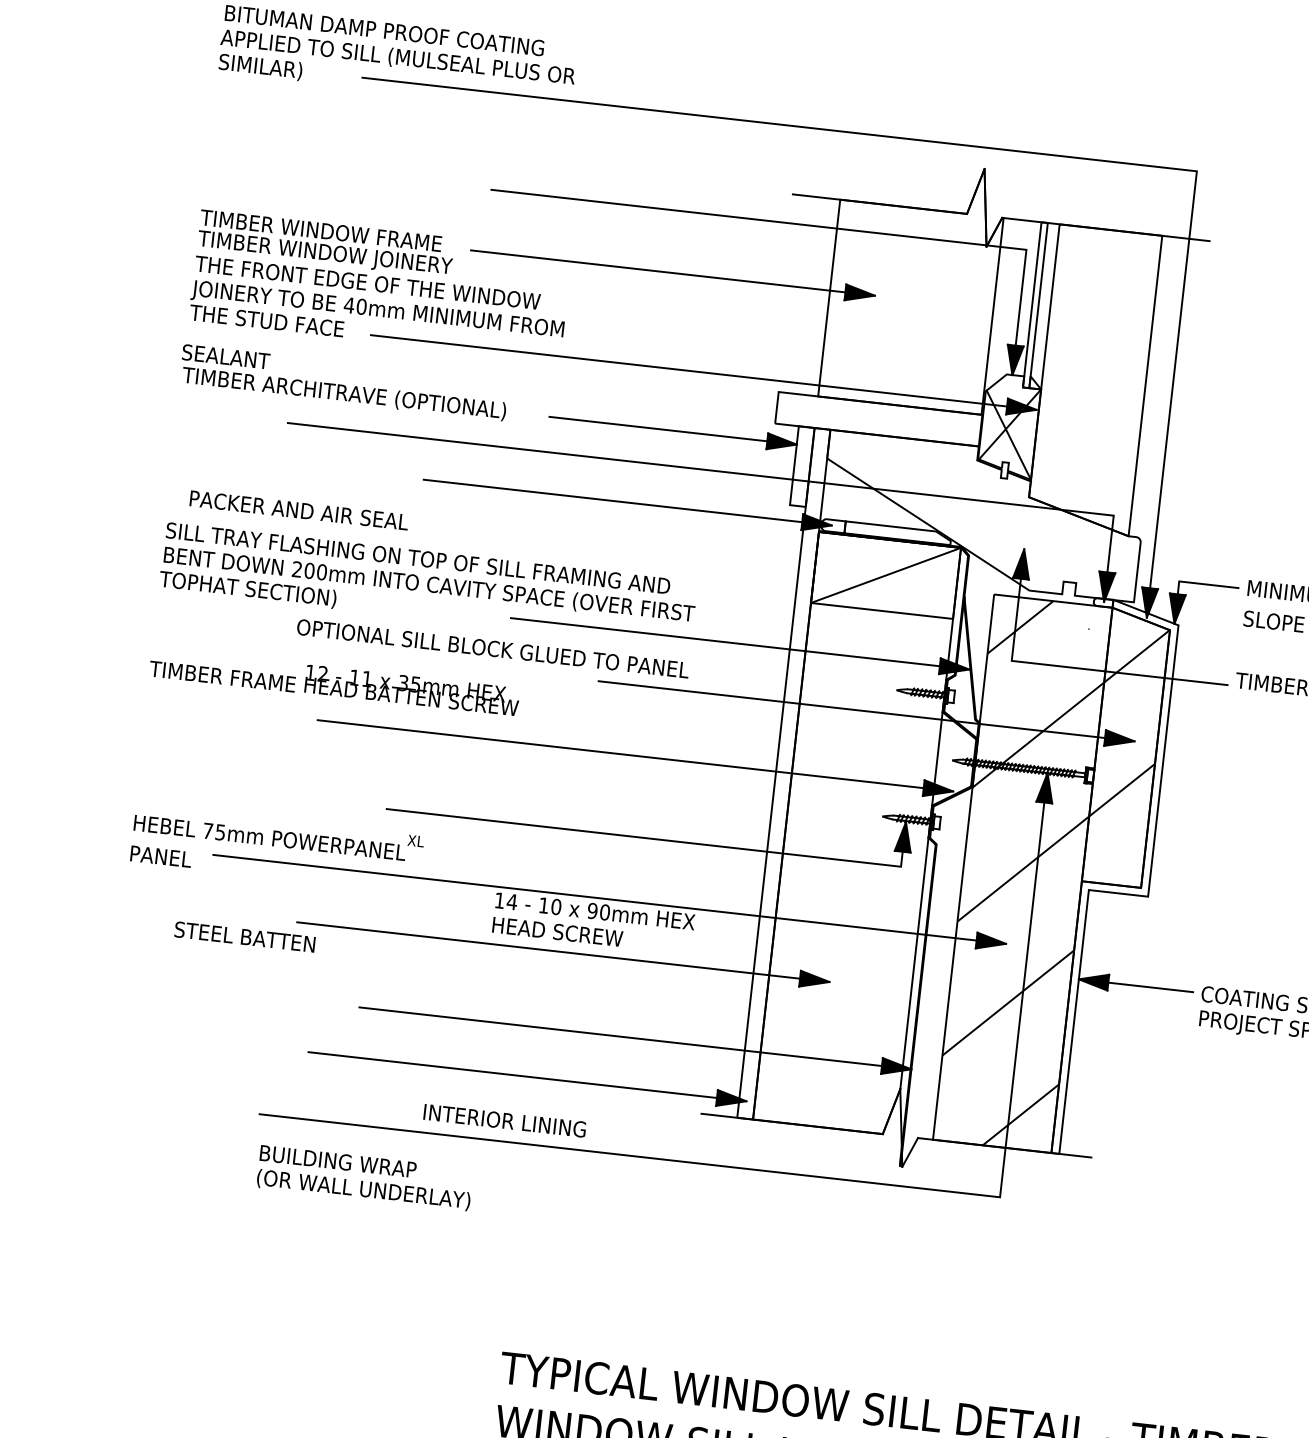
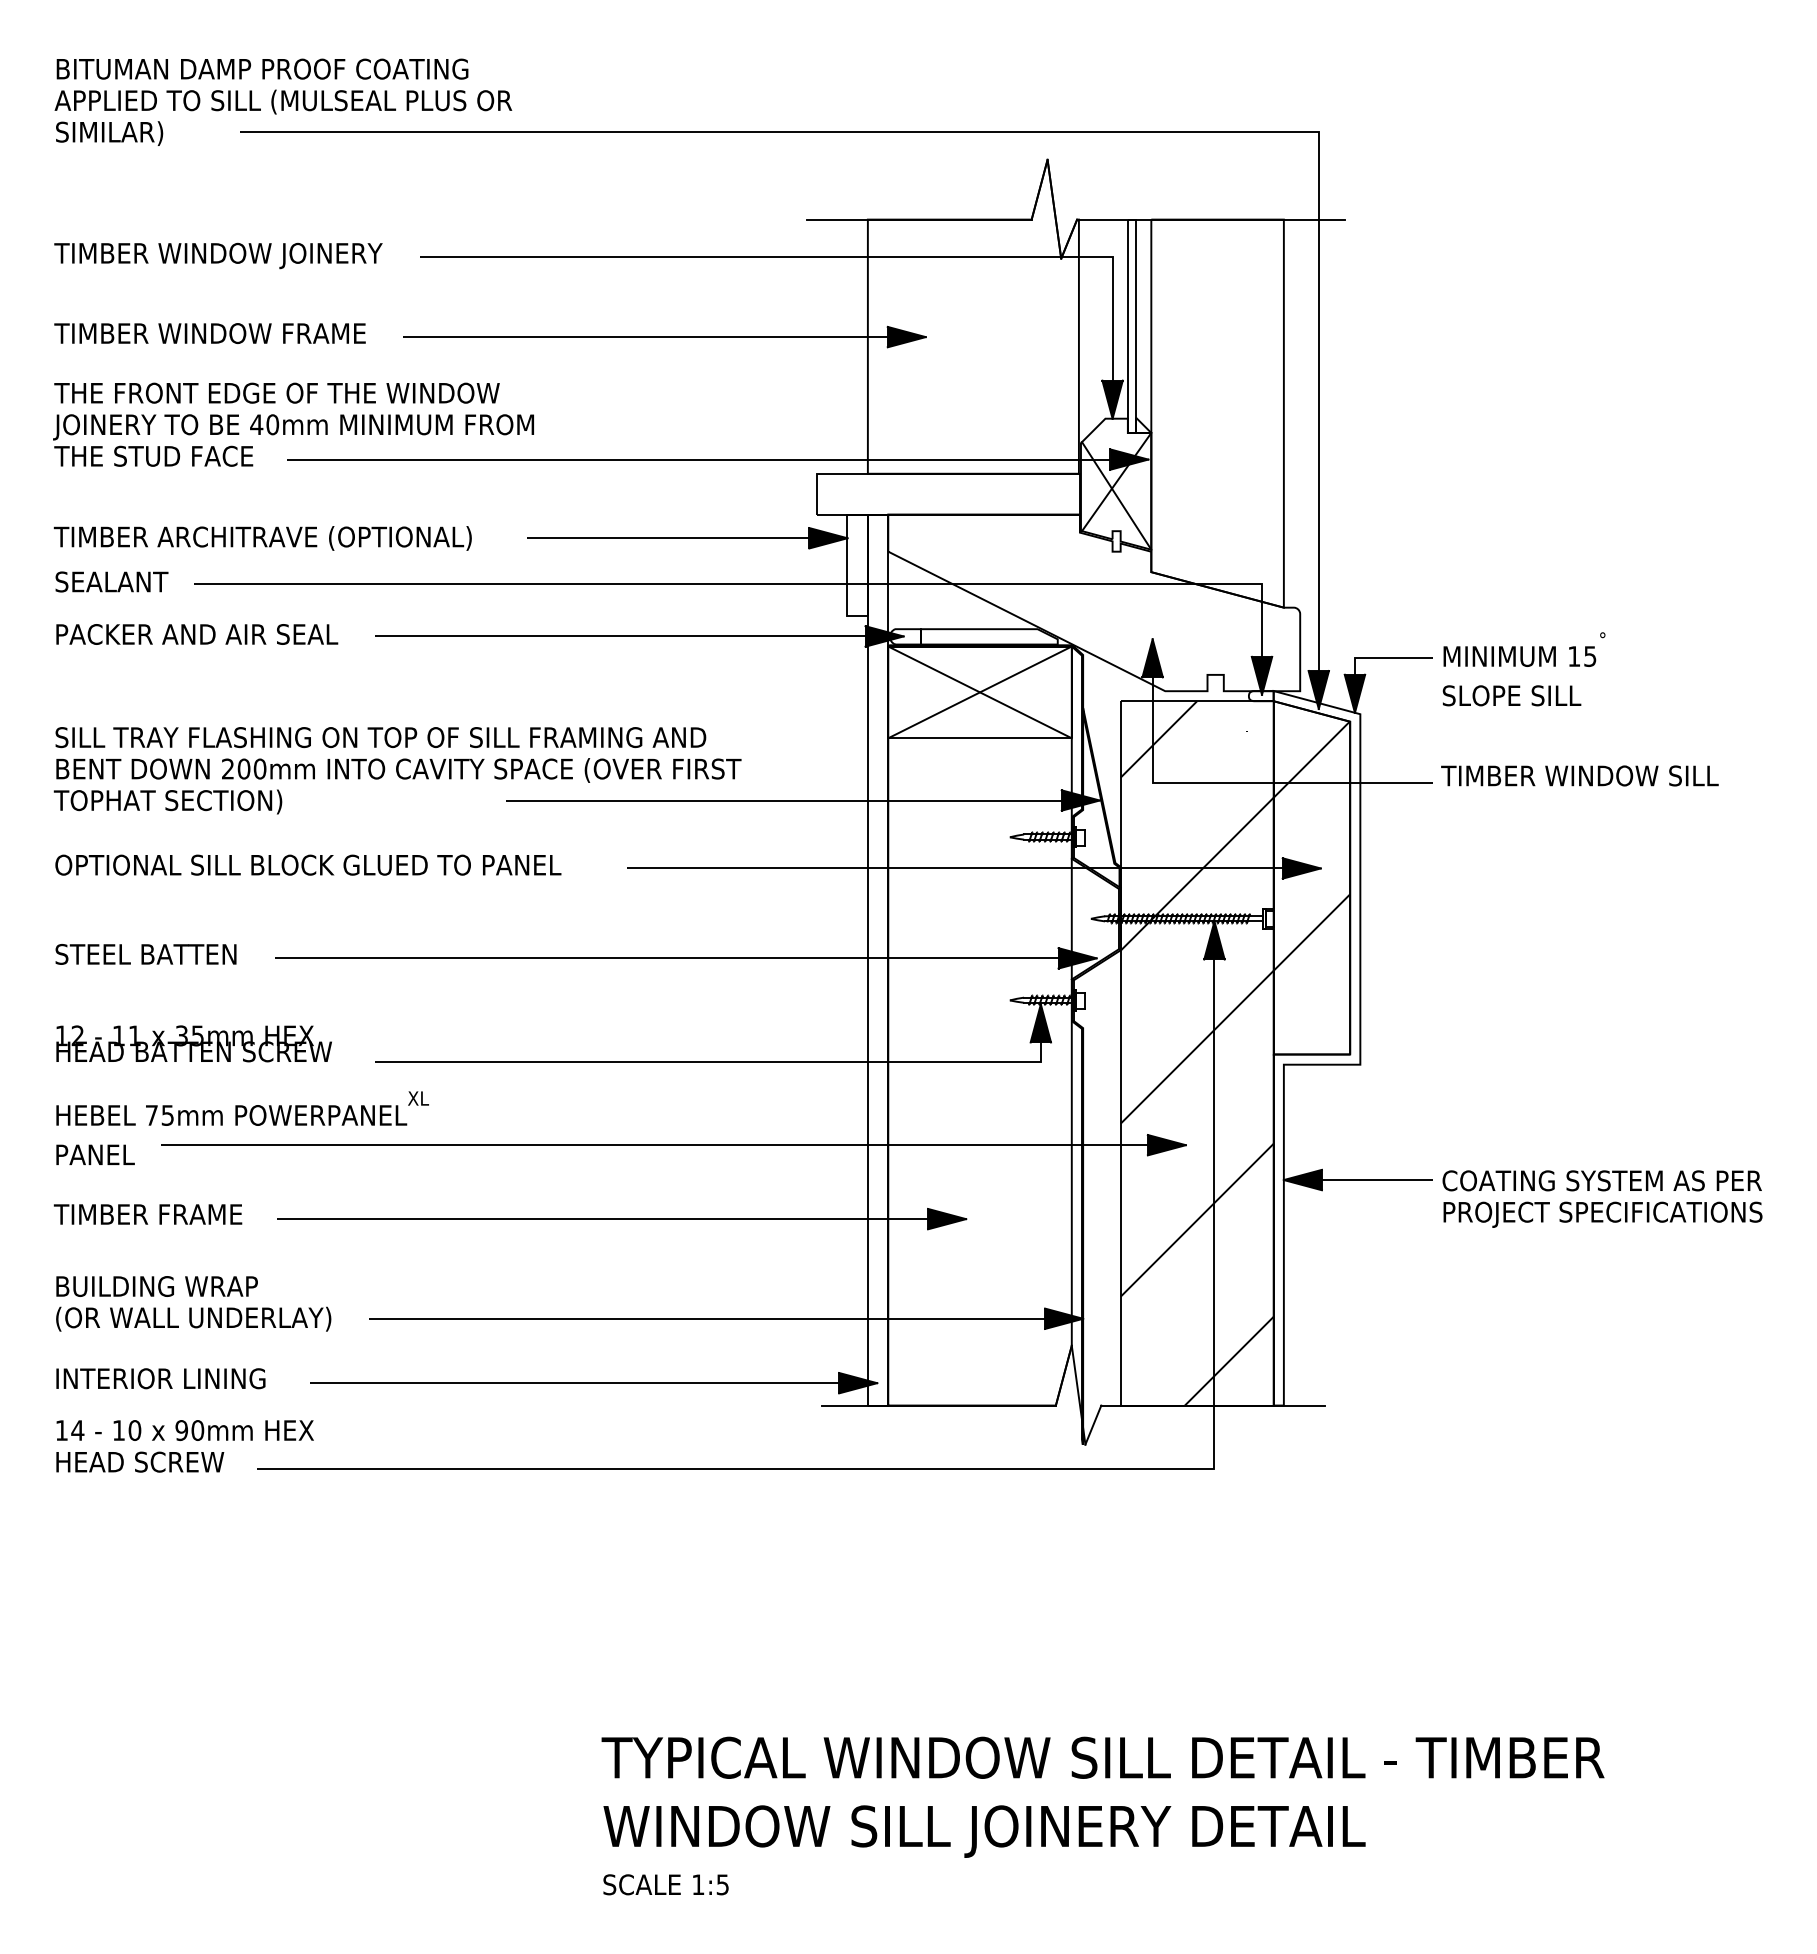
text: (325, 253) -> (218, 255), moved
text: (225, 356) -> (111, 581), moved
text: (299, 510) -> (197, 634), moved
line: (885, 575) -> (979, 692), added
text: (493, 648) -> (308, 864), moved
text: (222, 676) -> (147, 1214), moved
text: (411, 690) -> (193, 1043), moved
text: (593, 923) -> (184, 1446), moved
text: (244, 937) -> (145, 954), moved
text: (504, 1120) -> (160, 1378), moved
text: (364, 1177) -> (193, 1303), moved

